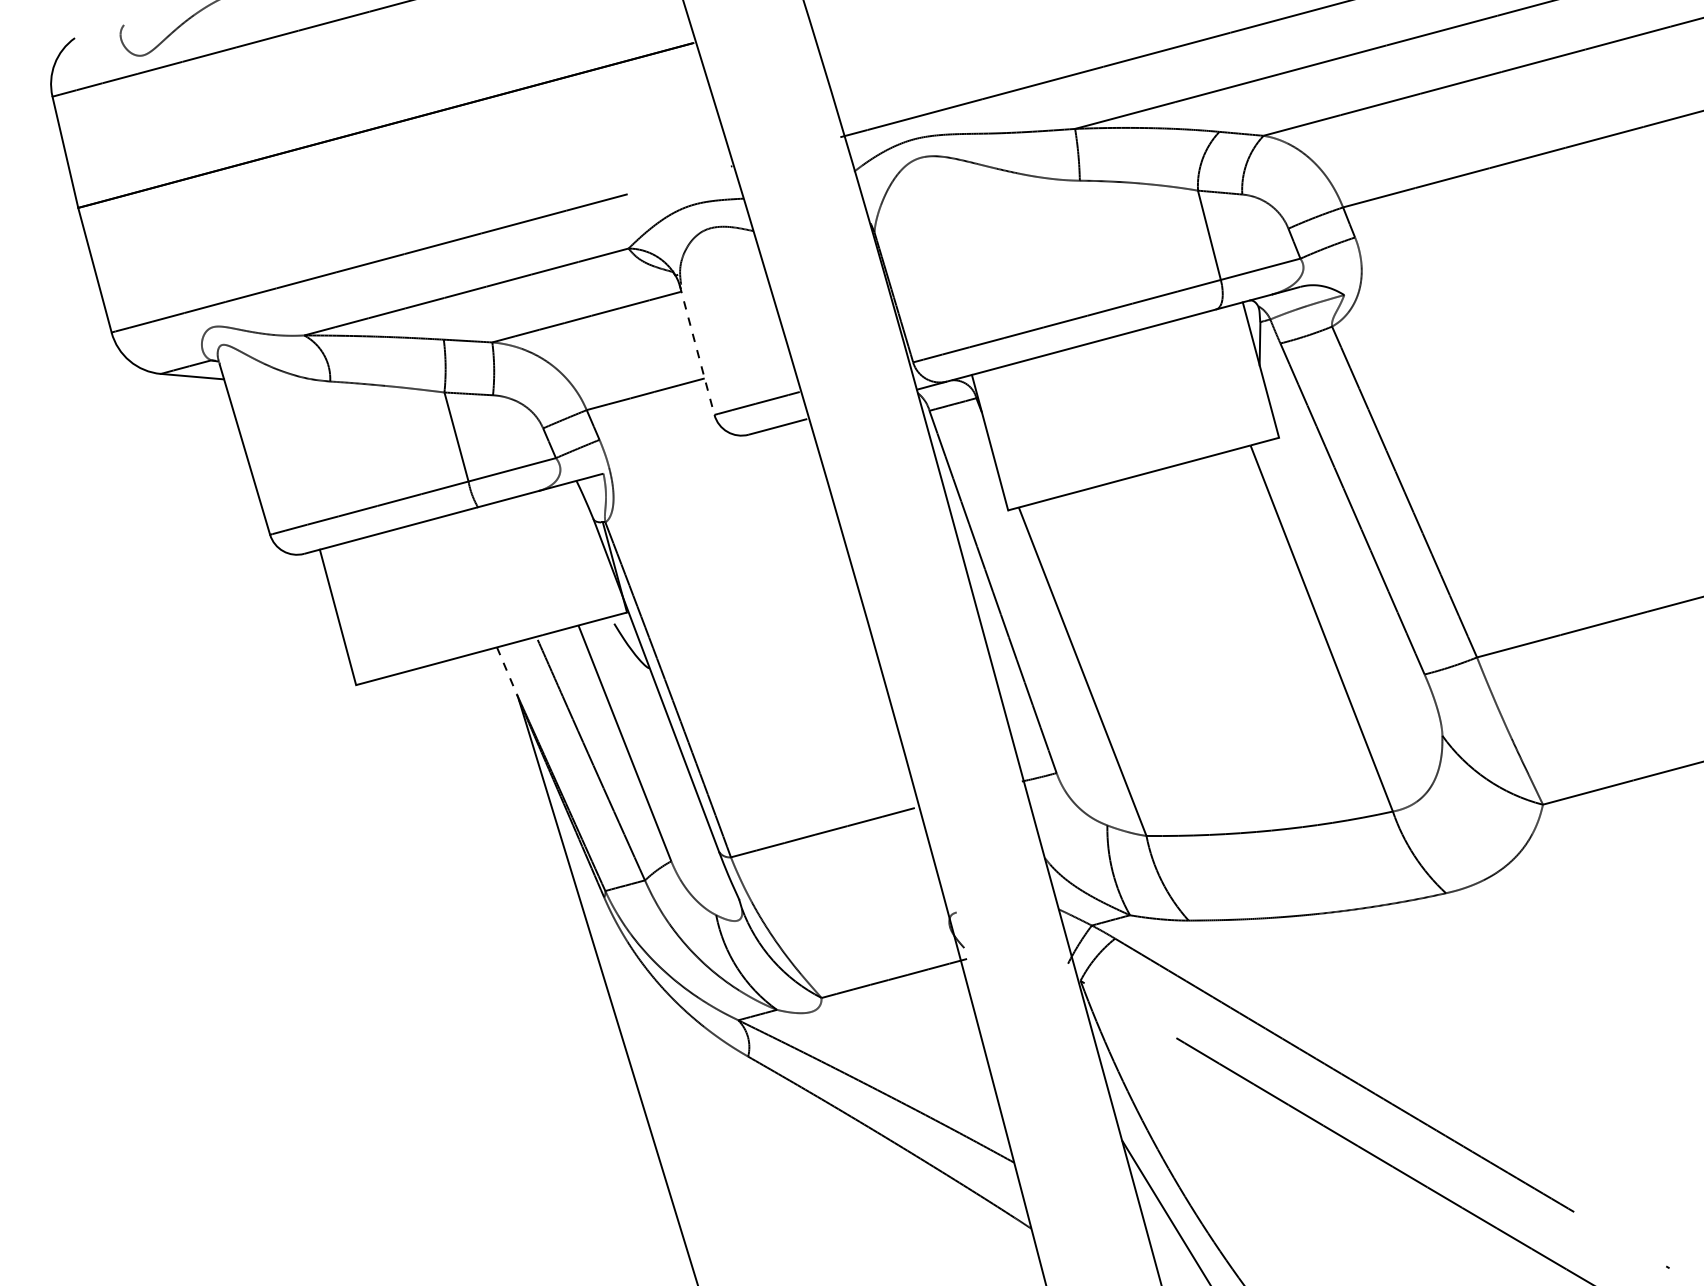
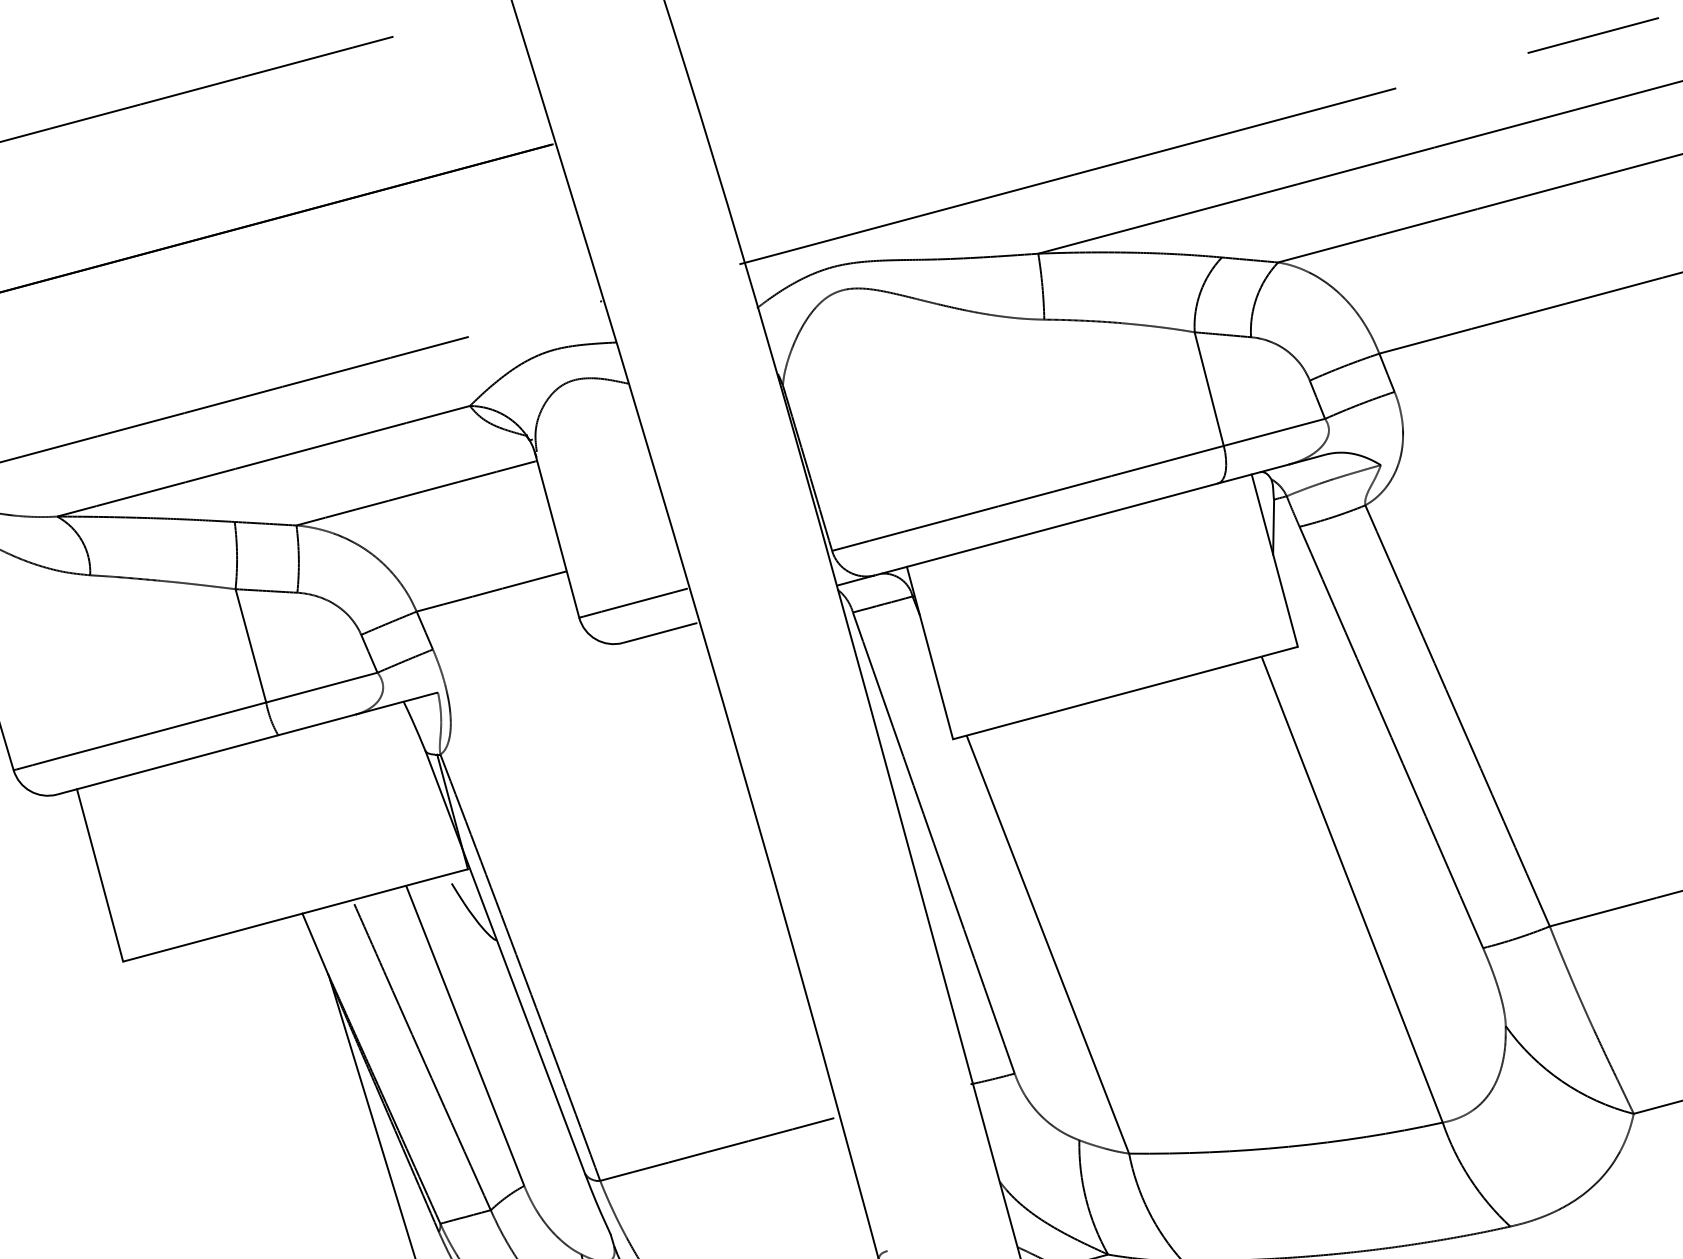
line: (697, 350) -> (557, 535), dashed -> solid
line: (506, 670) -> (314, 943), dashed -> solid

